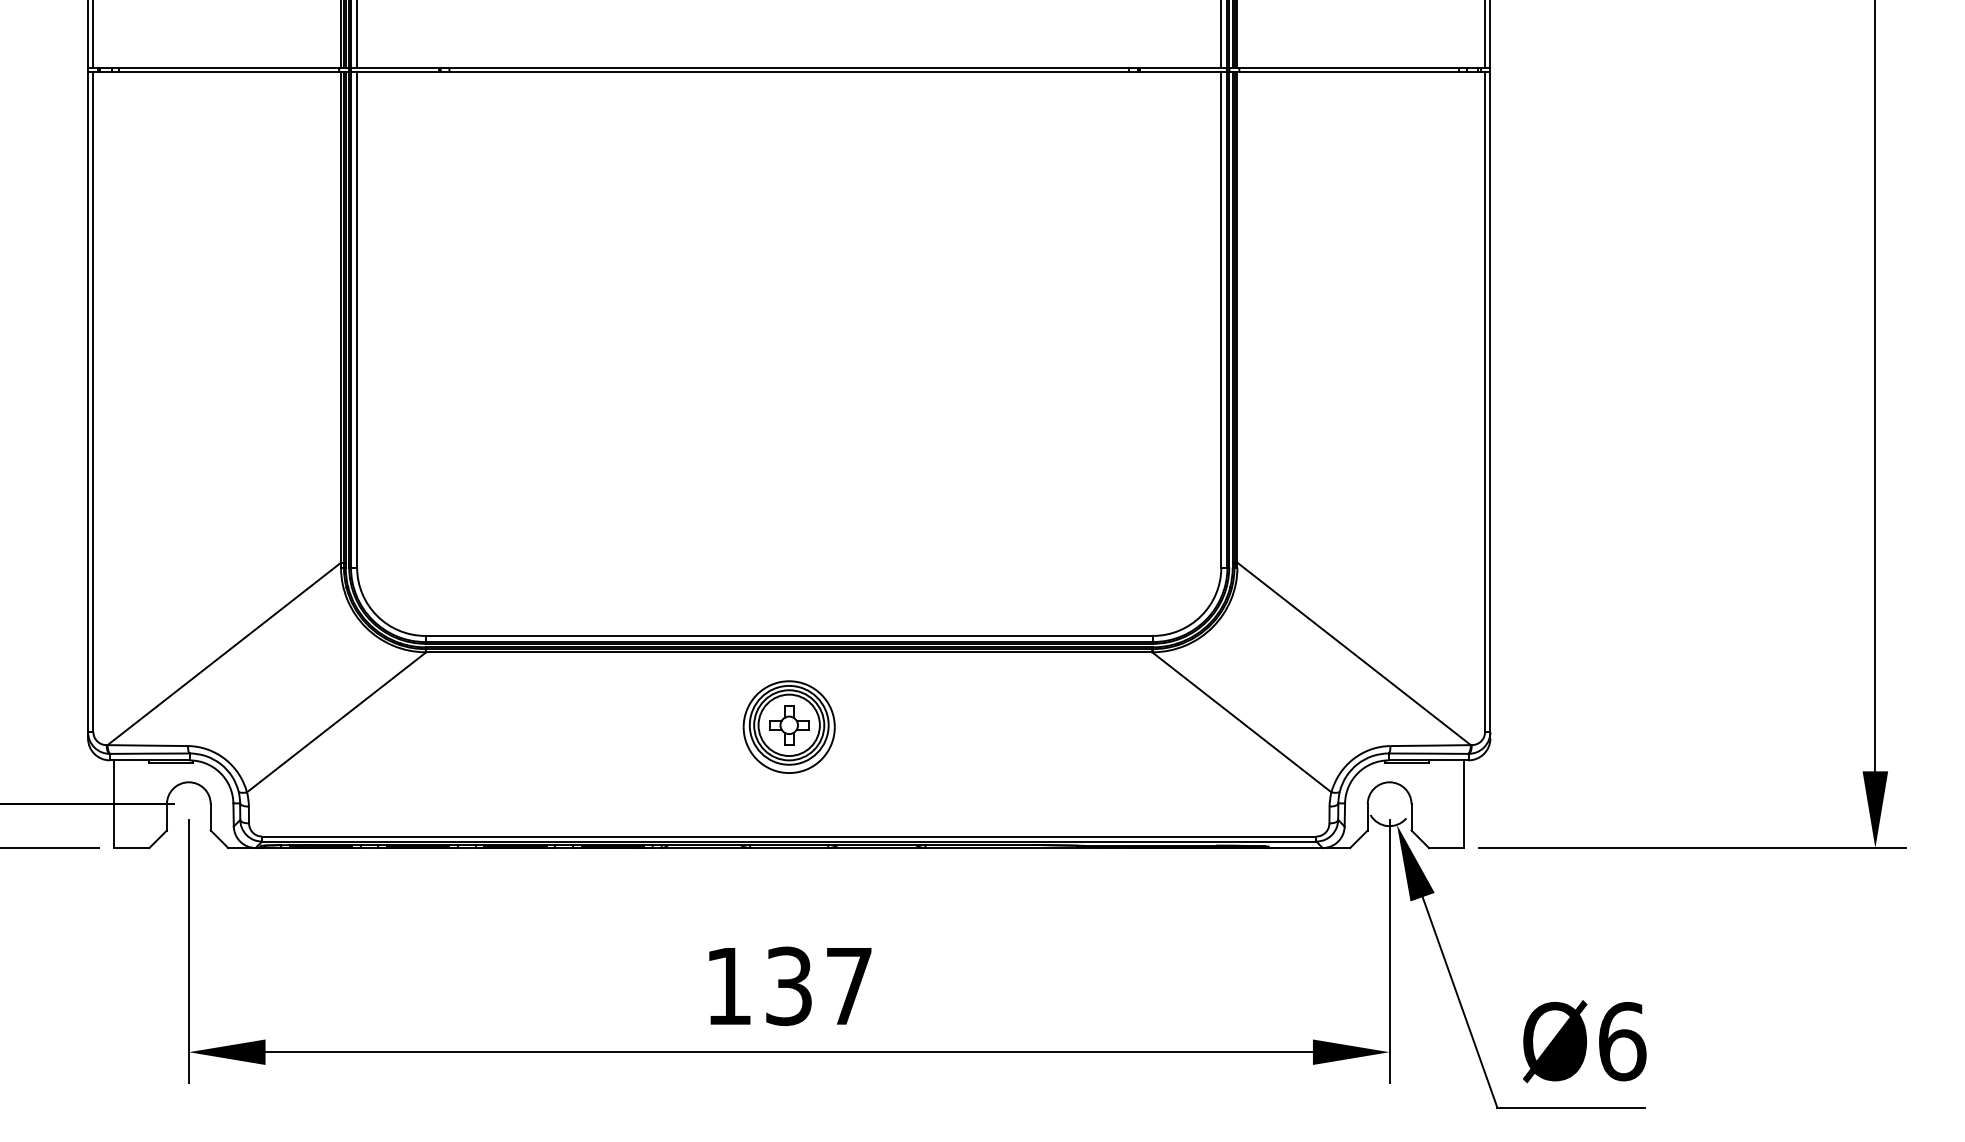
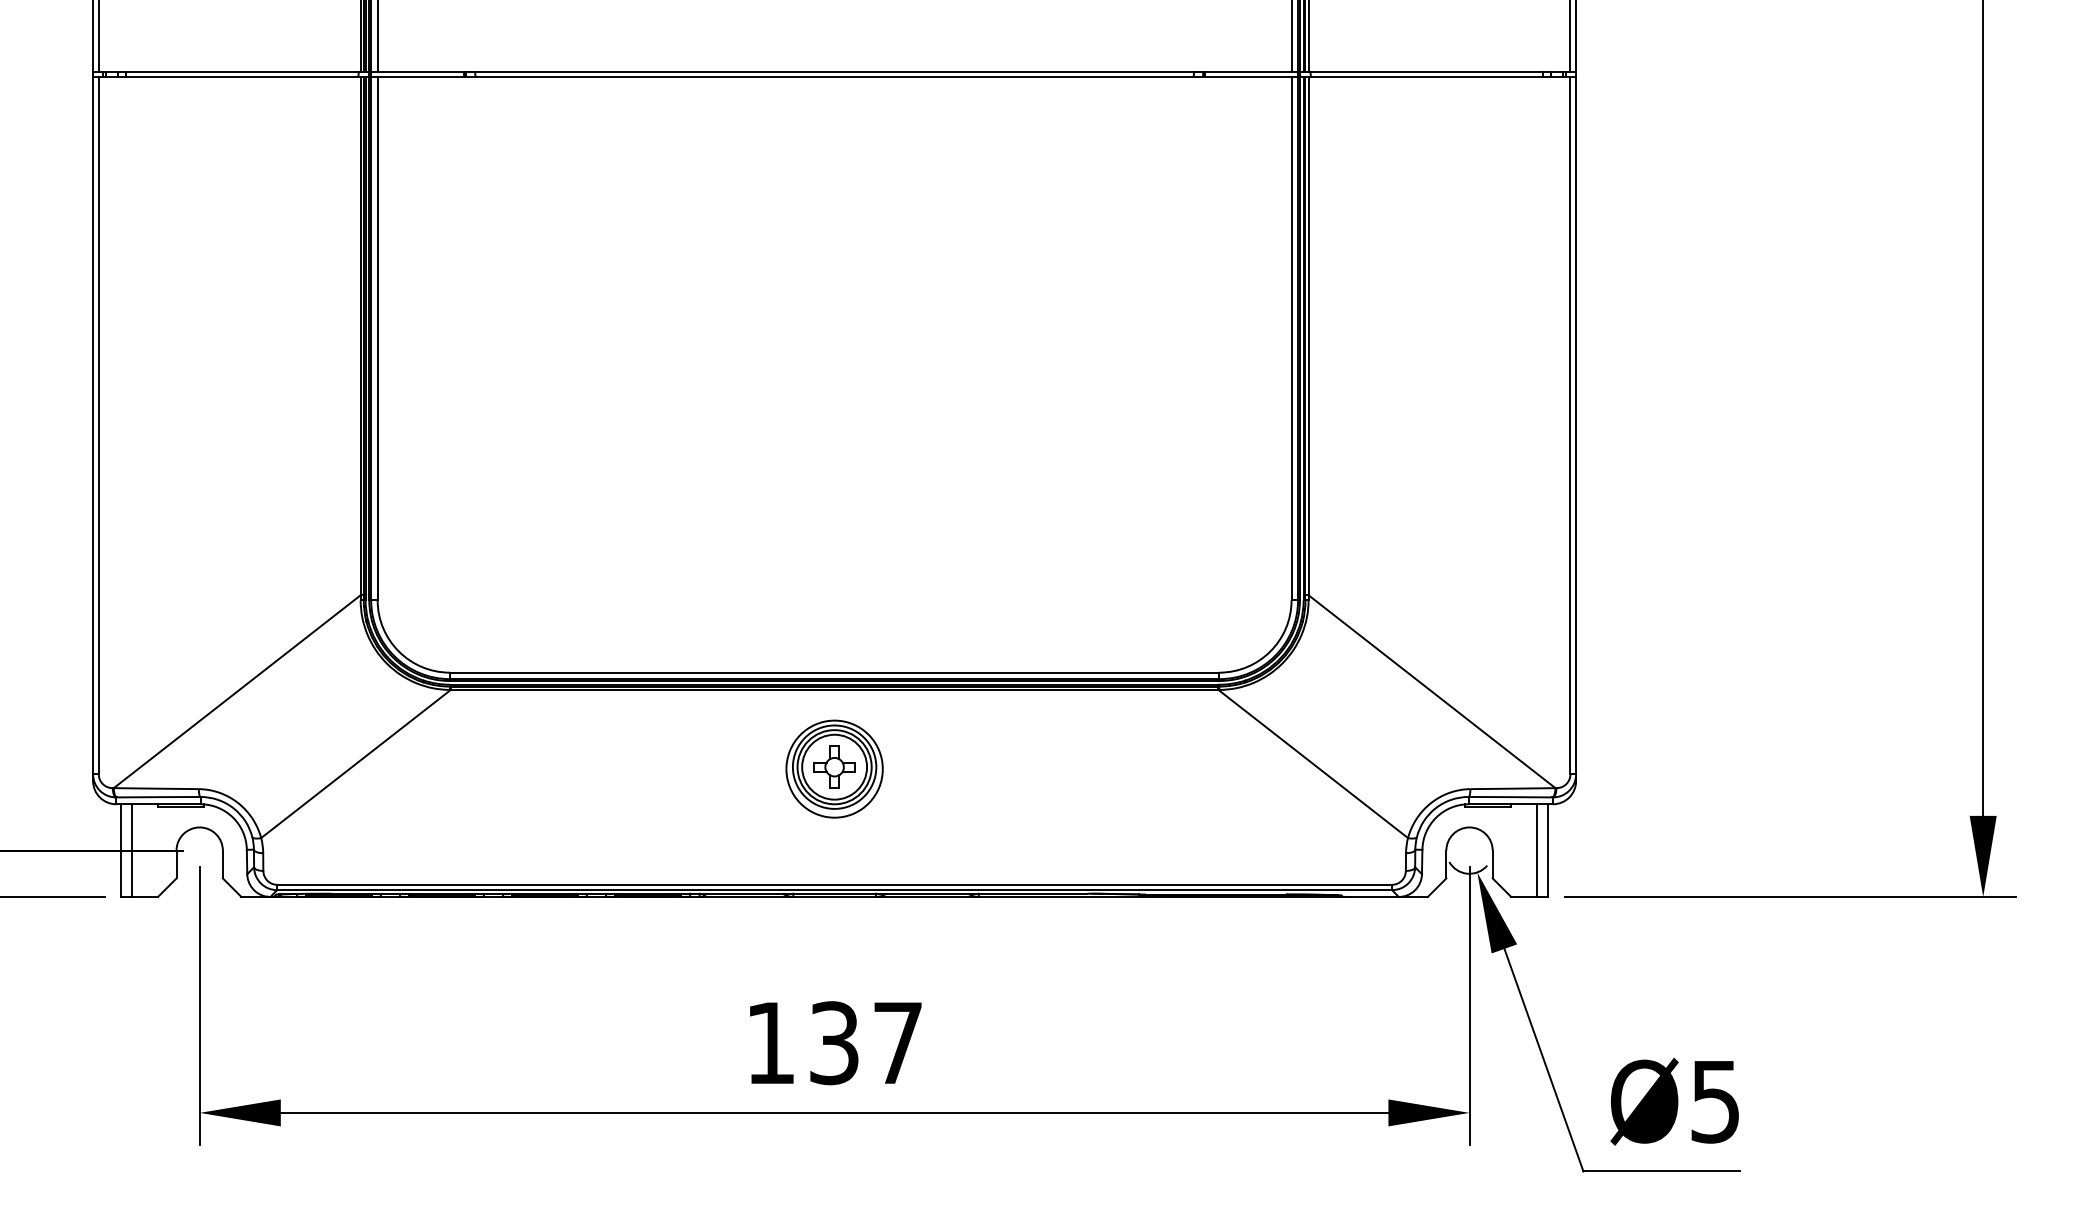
line: (124, 804) -> (131, 850), added
line: (1453, 804) -> (1537, 850), added
text: (1622, 1041) -> (1715, 1101), Ø6 -> Ø5

